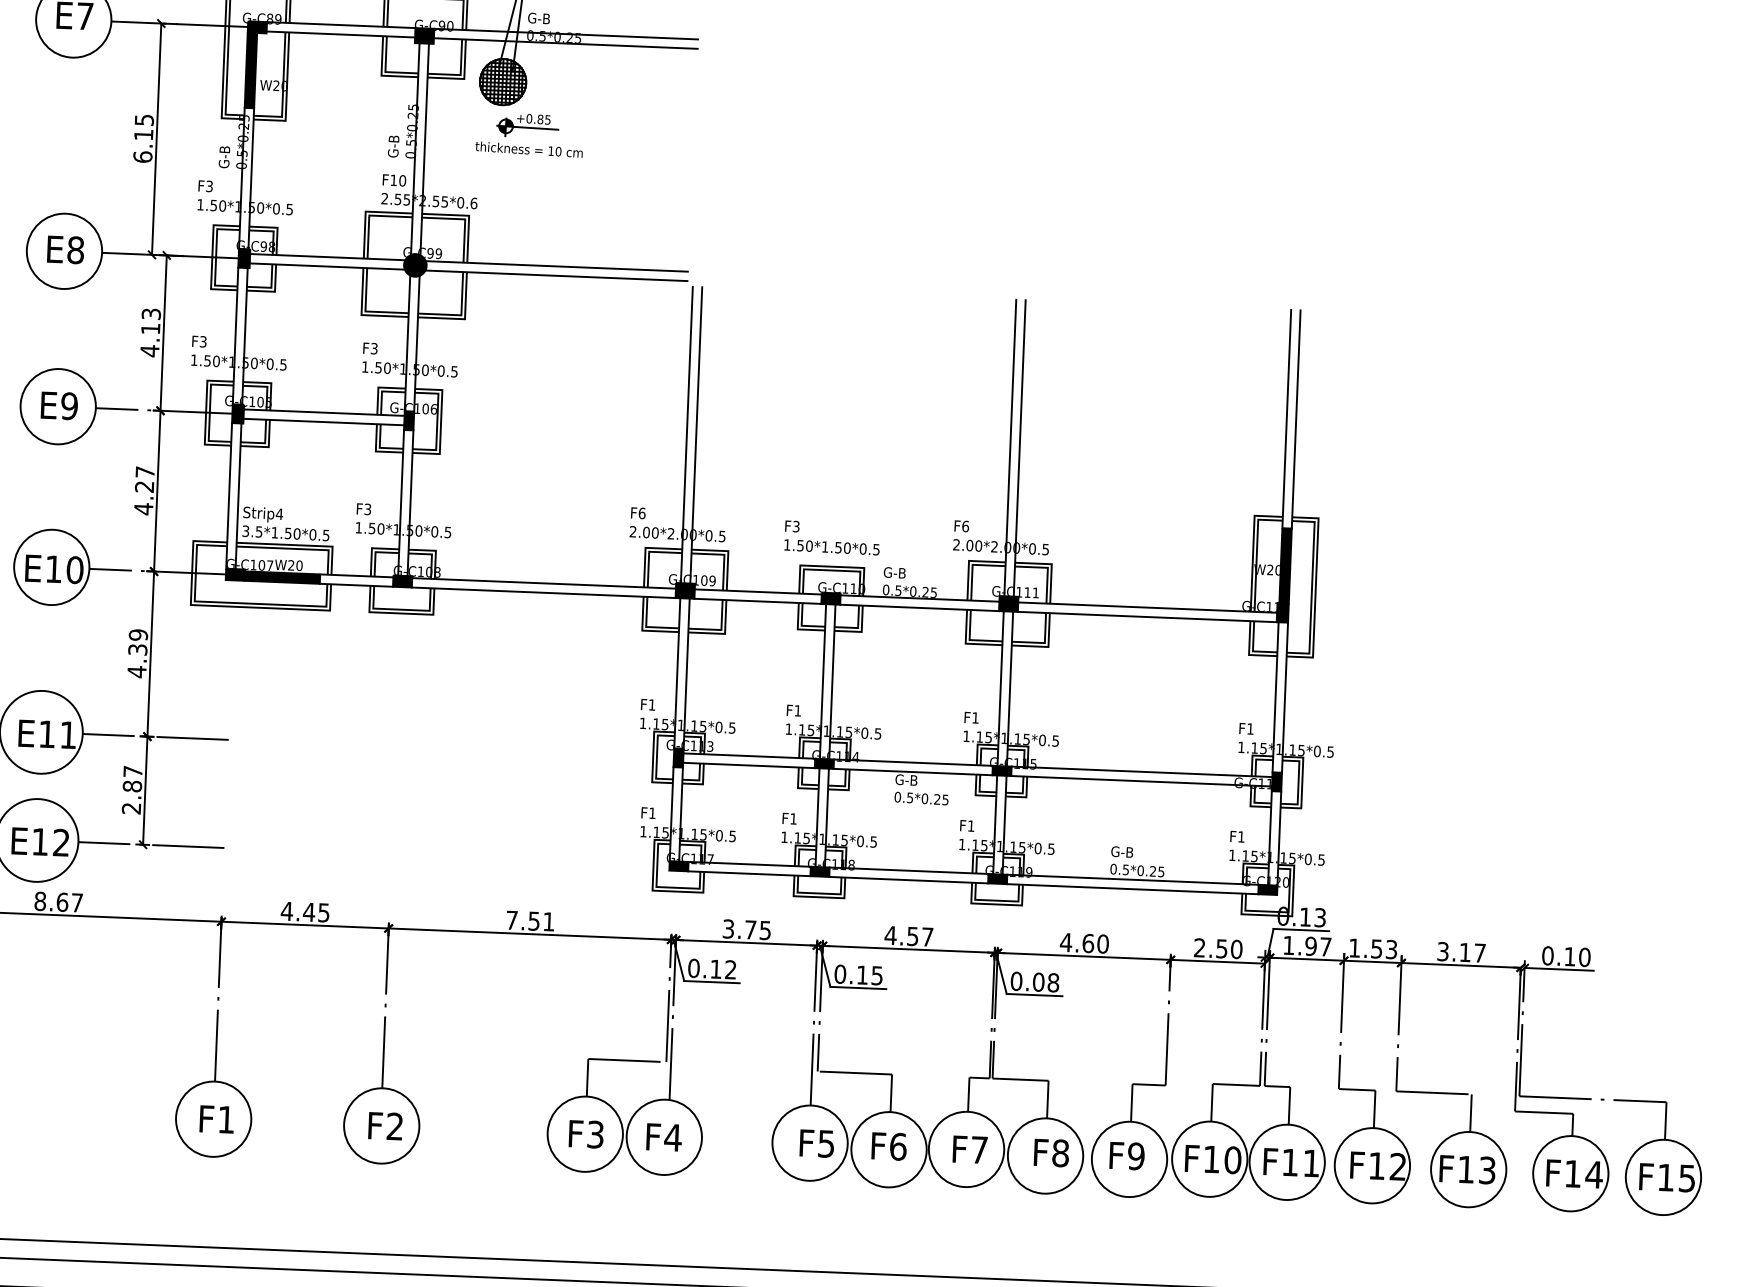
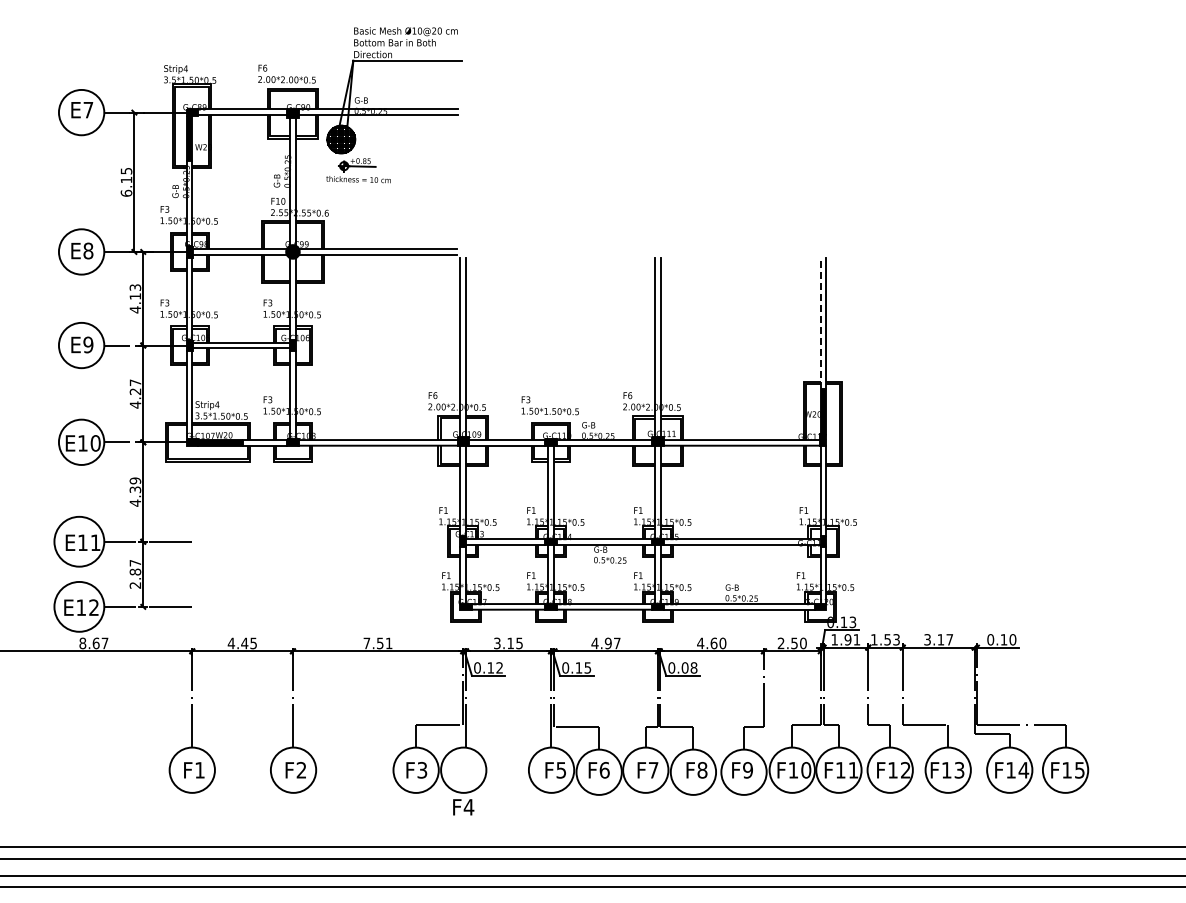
line: (1286, 419) -> (820, 323), solid -> dashed
text: (750, 930) -> (510, 643), 3.75 -> 3.15
text: (911, 934) -> (607, 642), 4.57 -> 4.97
text: (1325, 946) -> (856, 639), 1.97 -> 1.91
text: (663, 1137) -> (463, 807), moved

